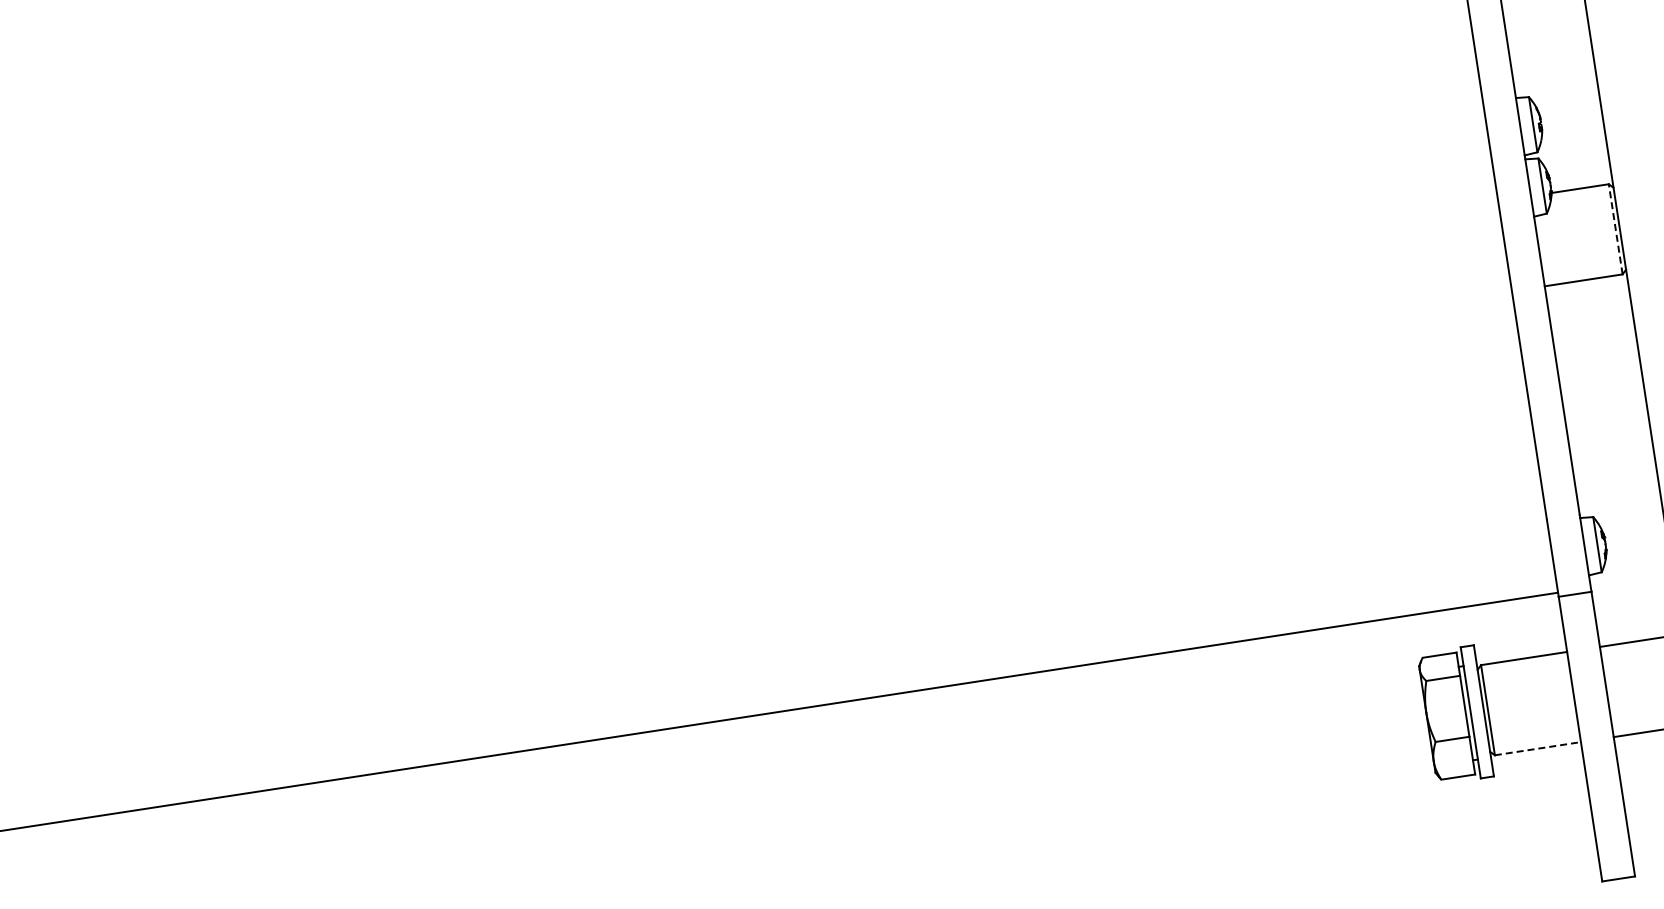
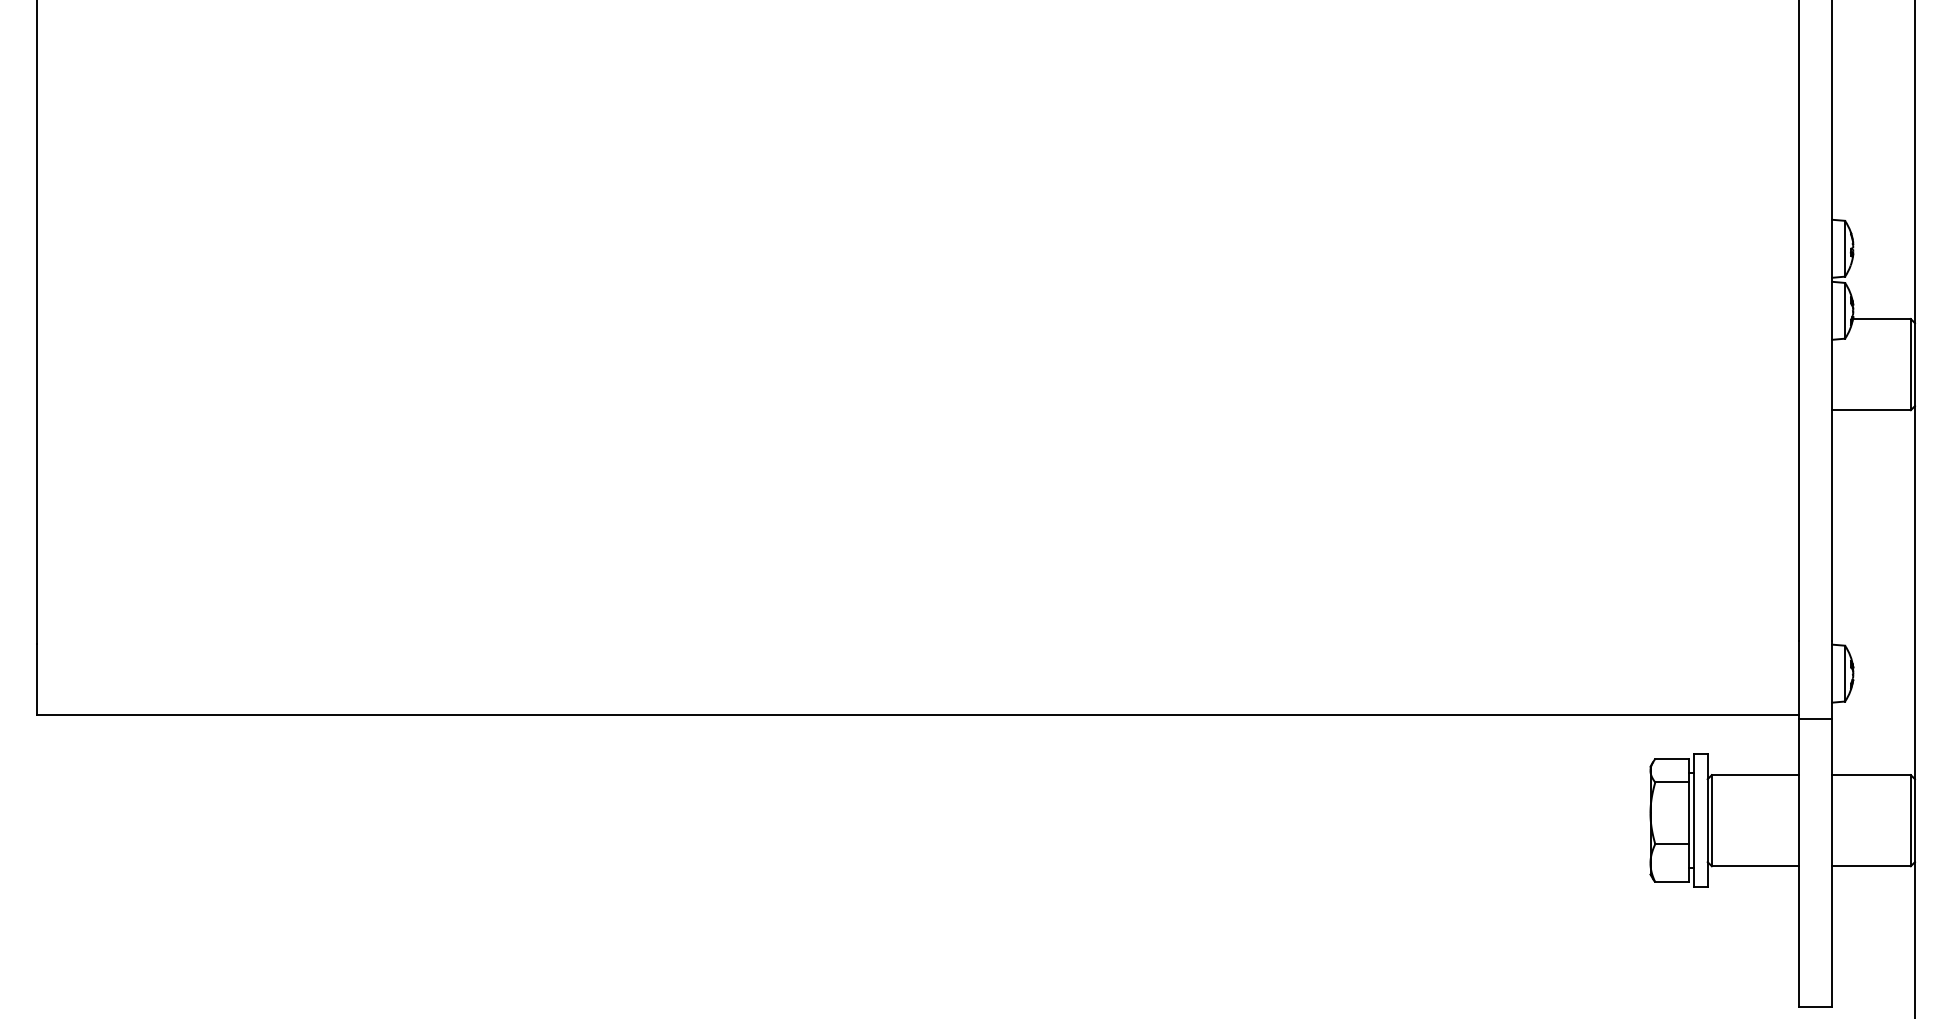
line: (1615, 229) -> (1910, 364), dashed -> solid
line: (1538, 748) -> (1755, 866), dashed -> solid

